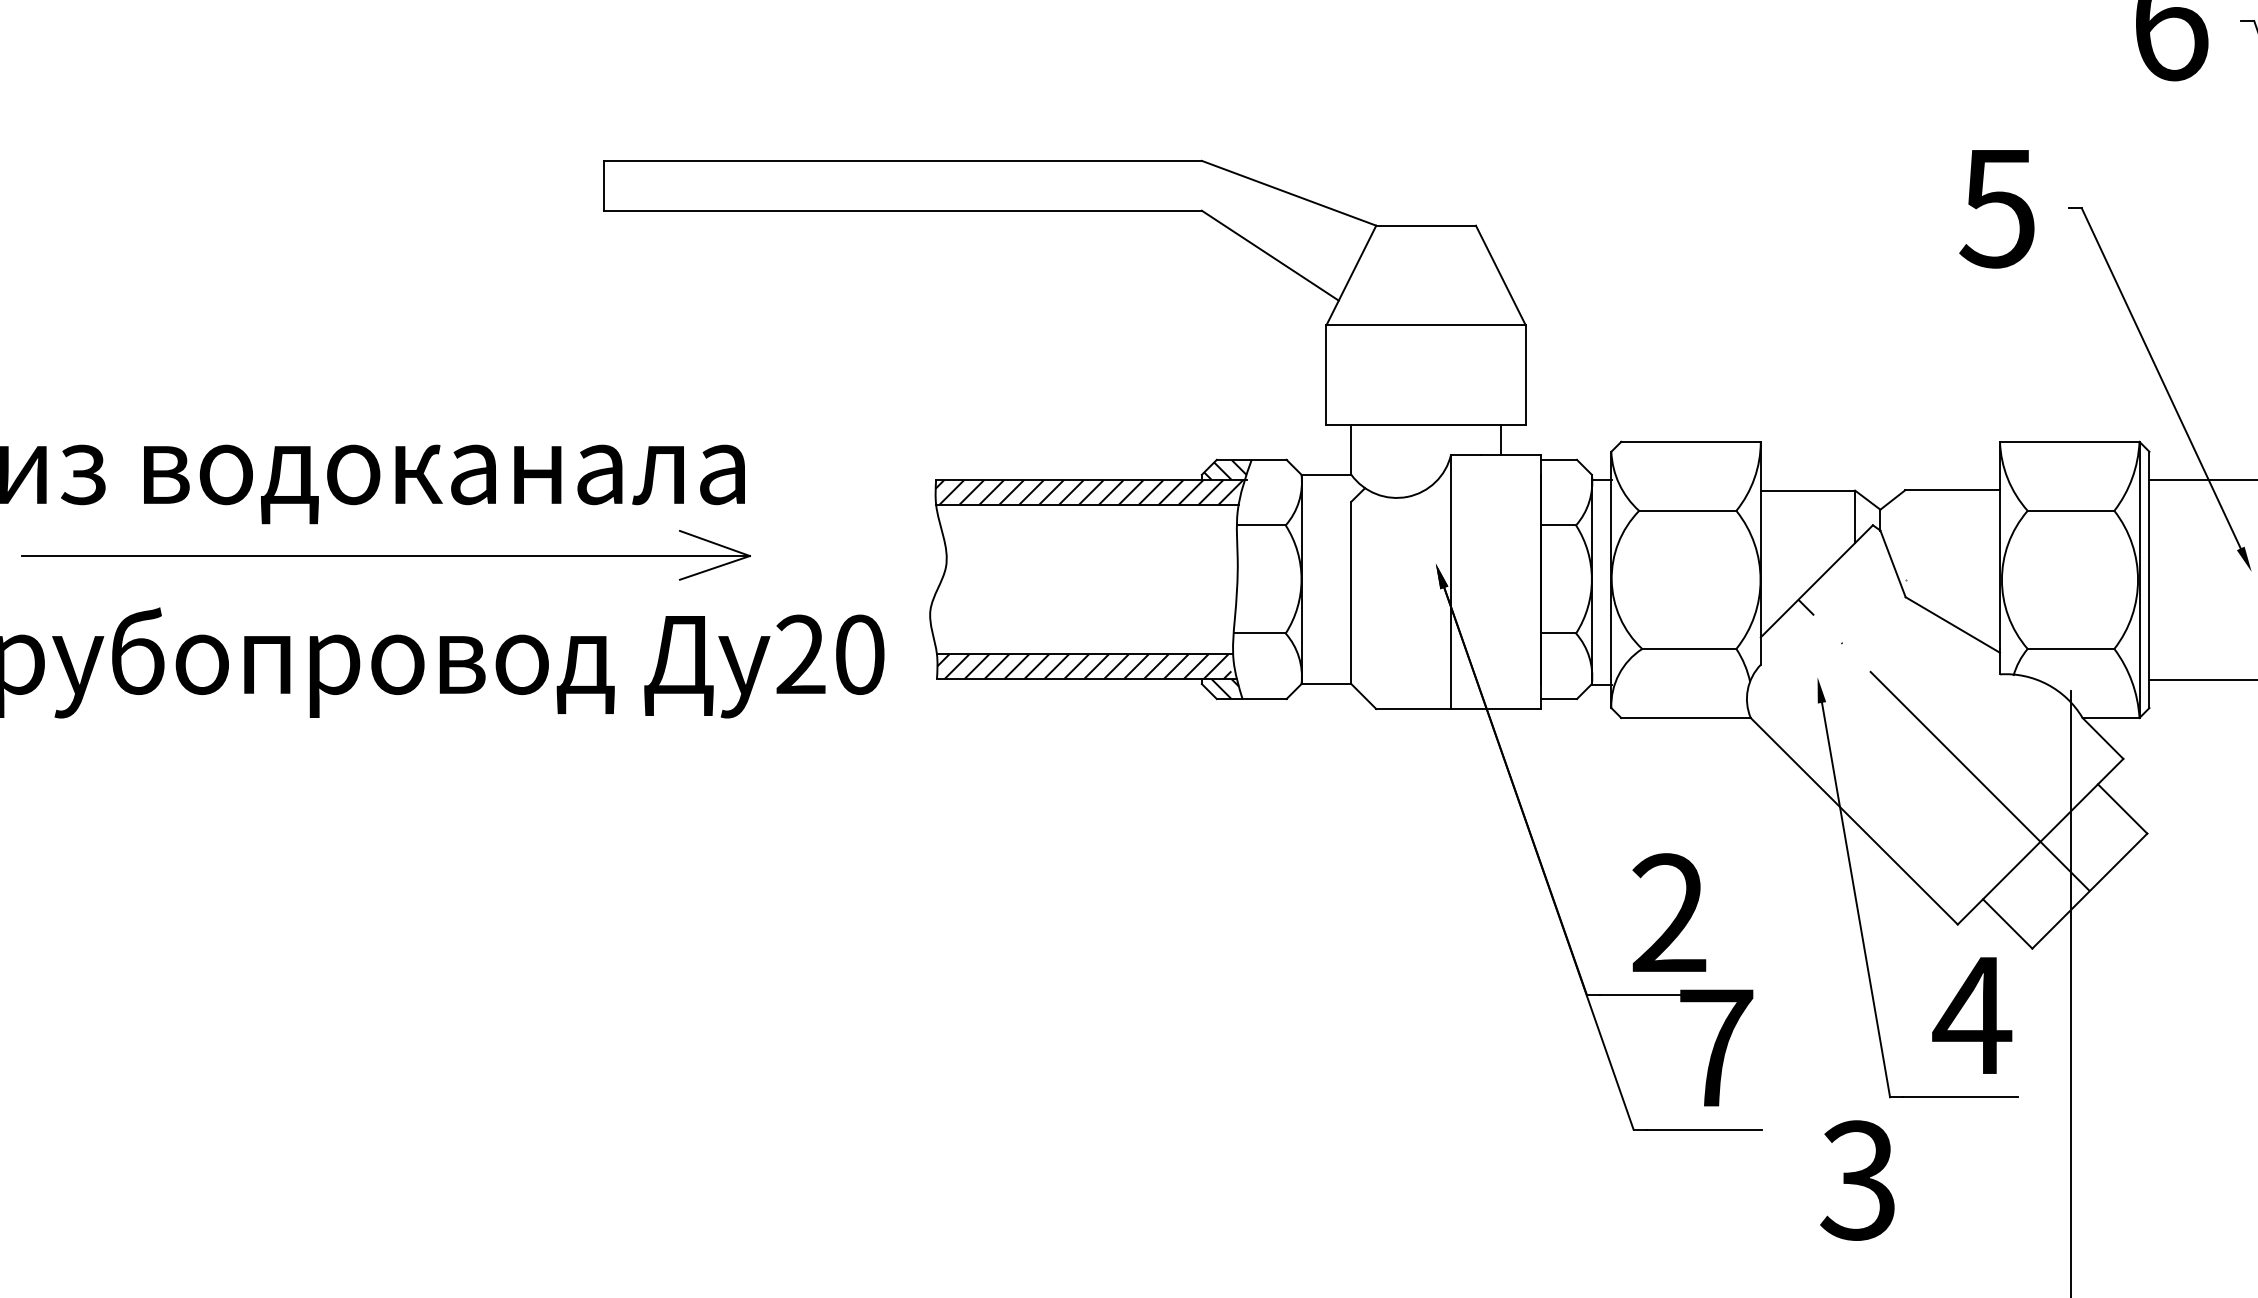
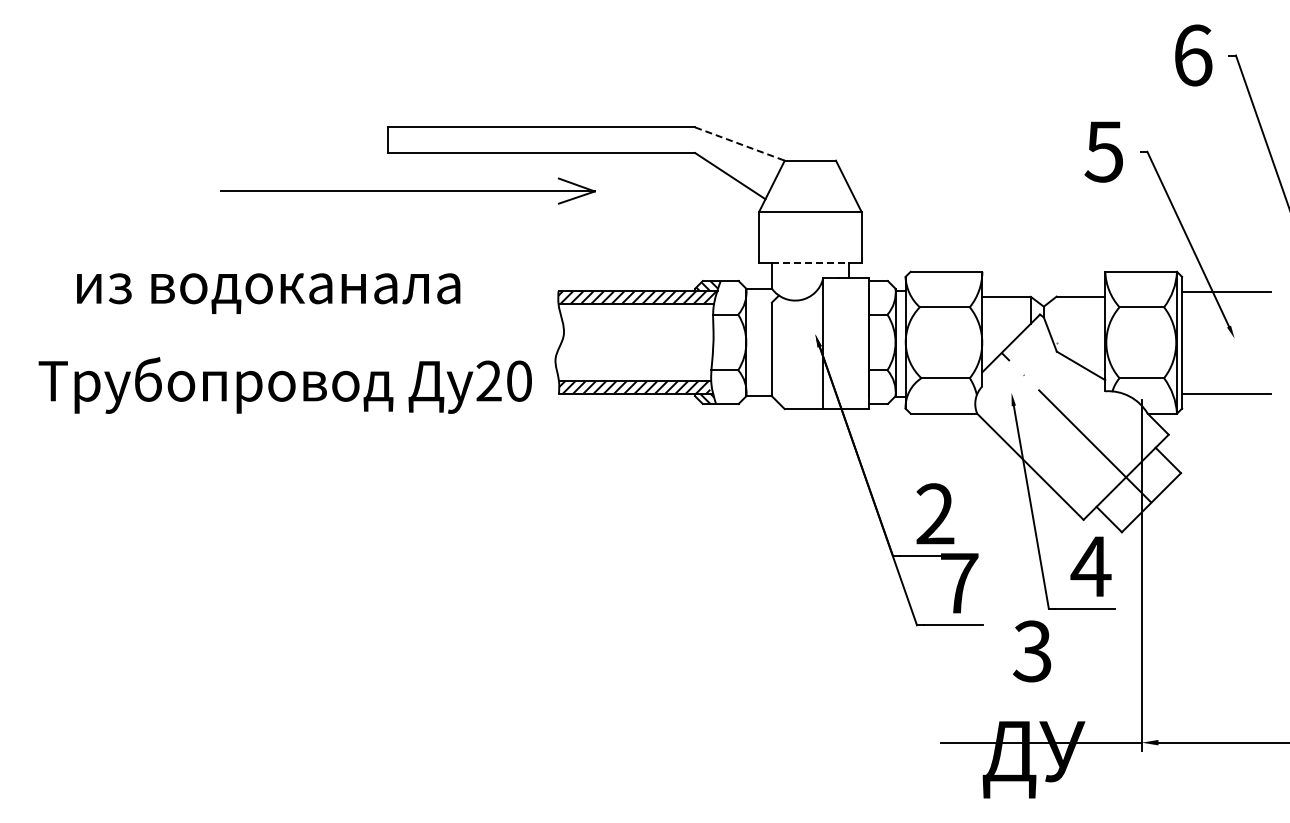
line: (1288, 194) -> (739, 144), solid -> dashed
line: (1426, 425) -> (810, 263), solid -> dashed
part: (385, 554) -> (407, 190), moved

